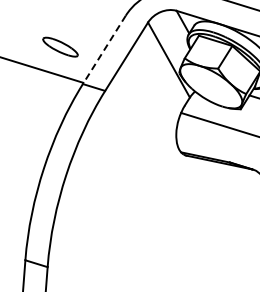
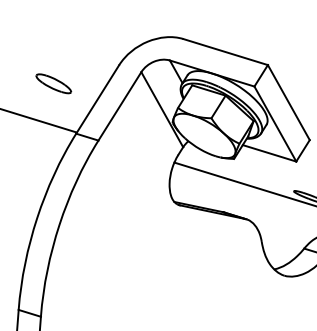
part: (60, 46) -> (53, 83), moved
line: (104, 49) -> (97, 99), dashed -> solid

